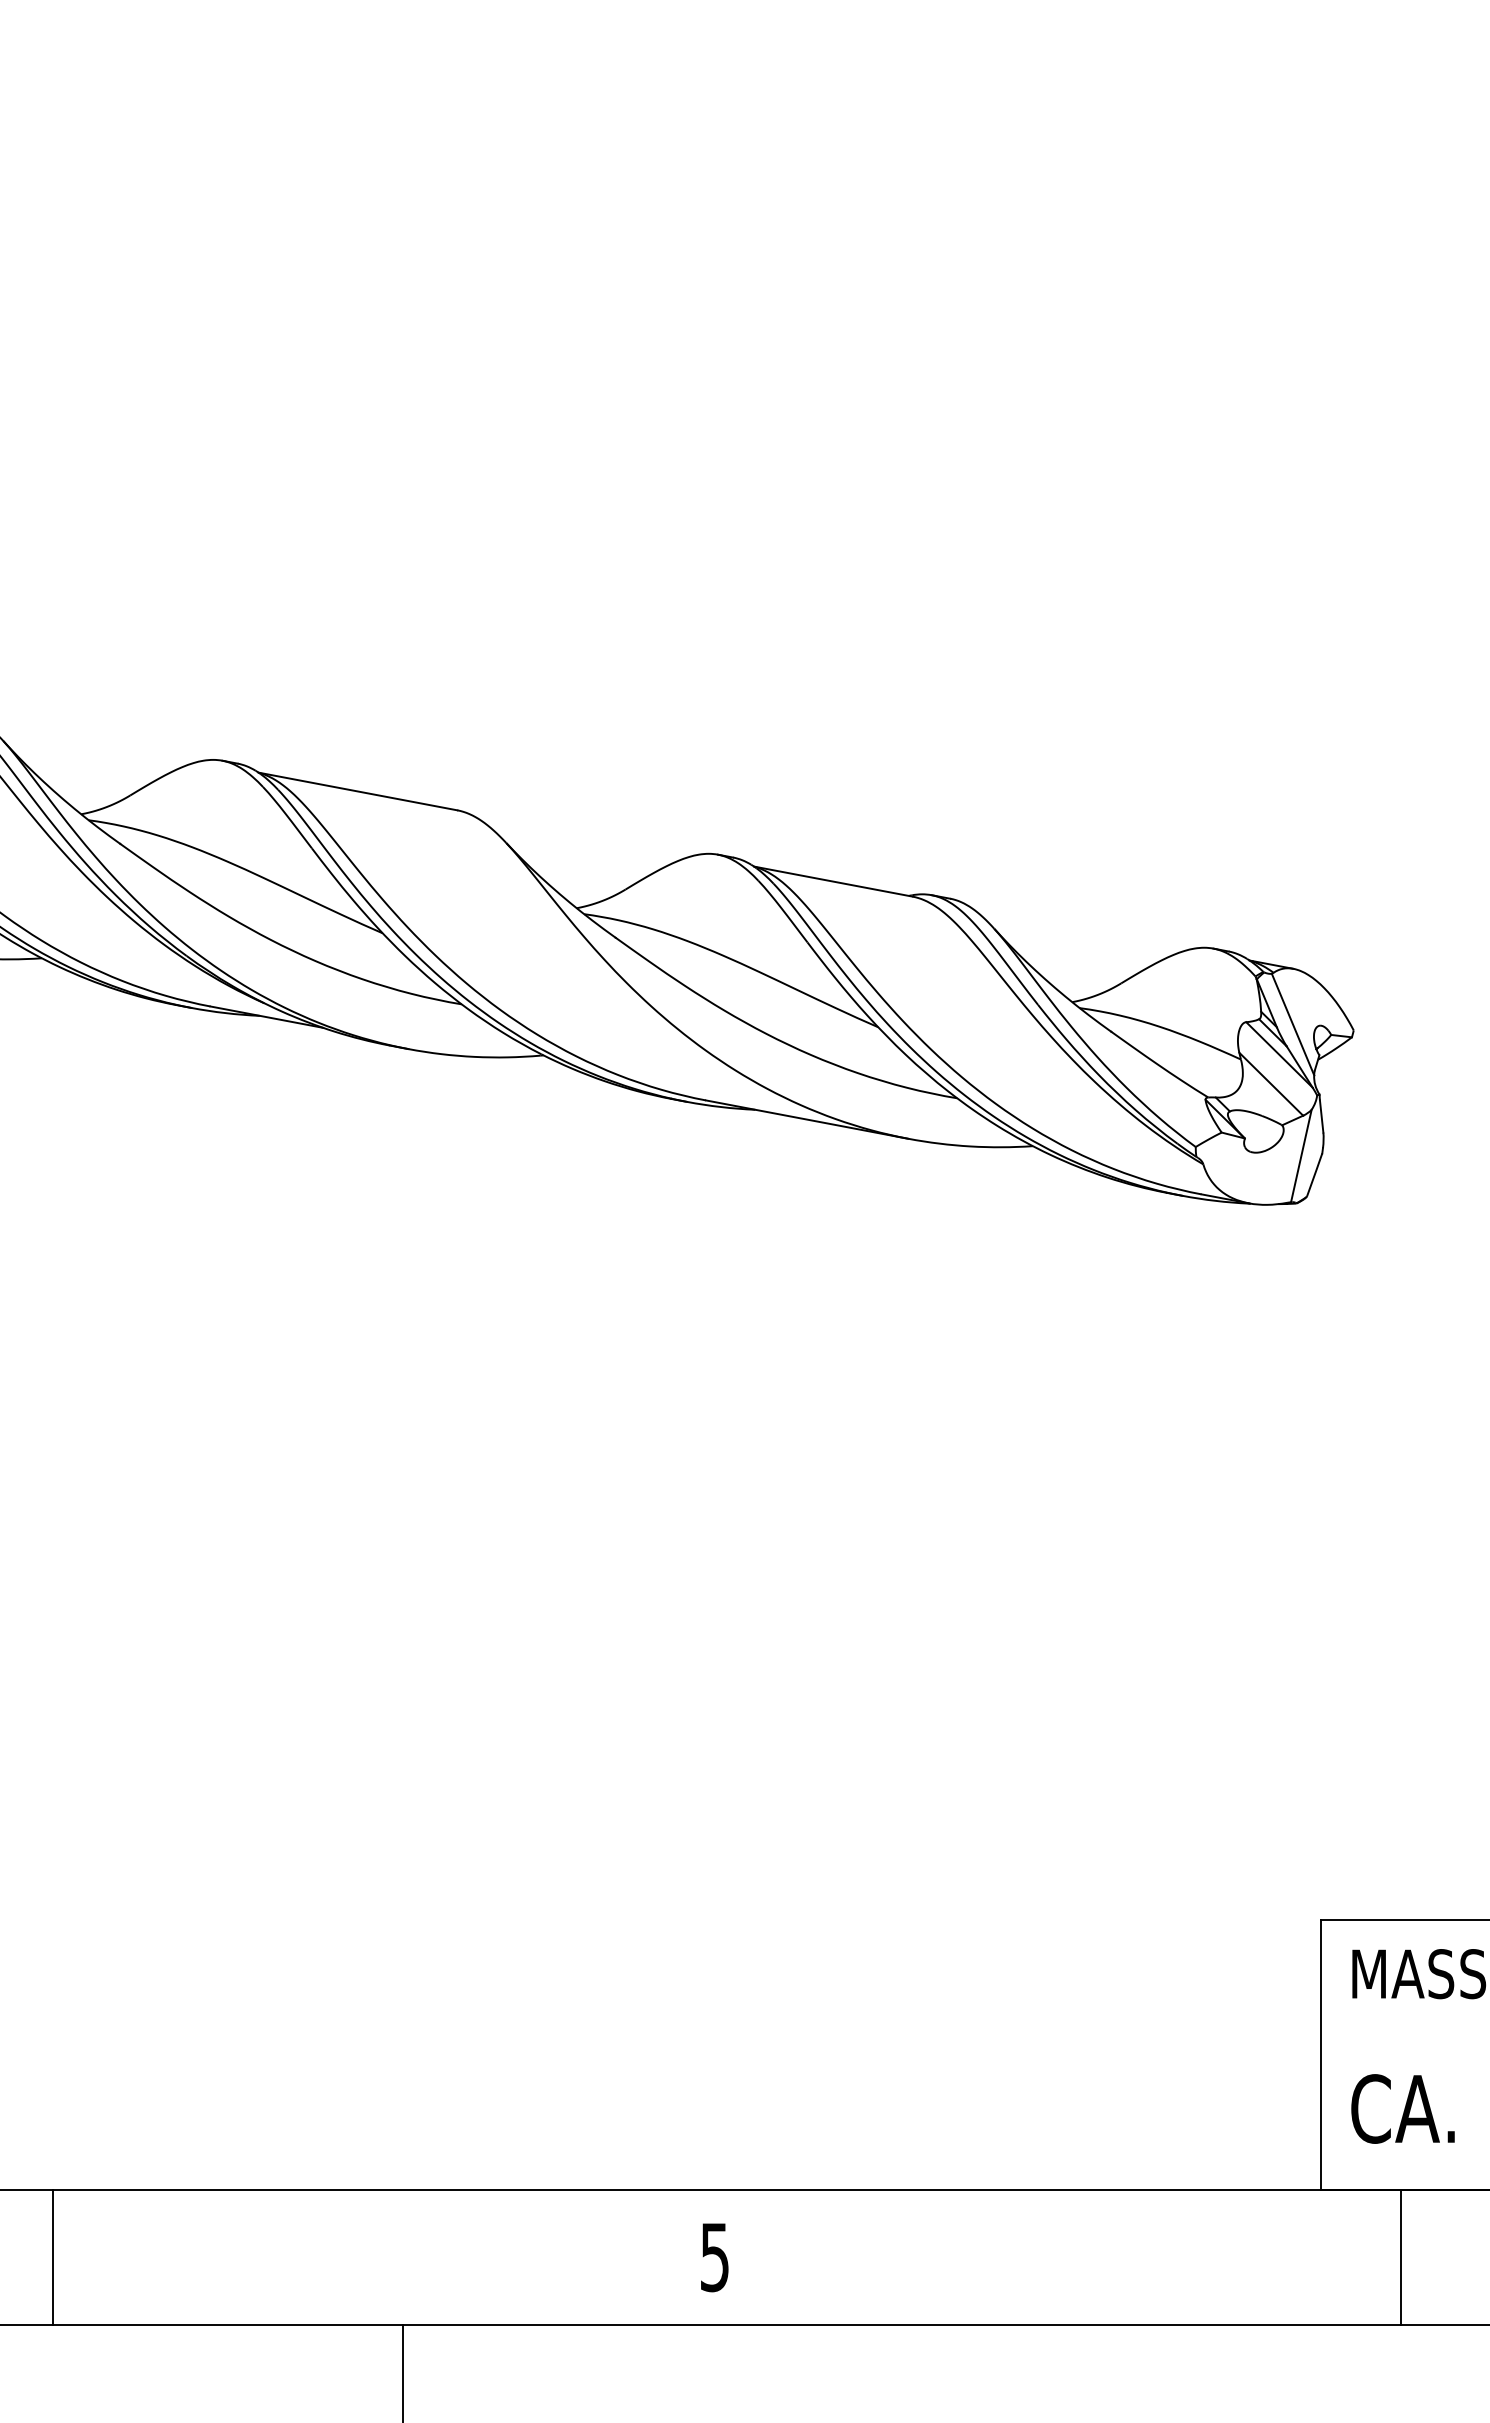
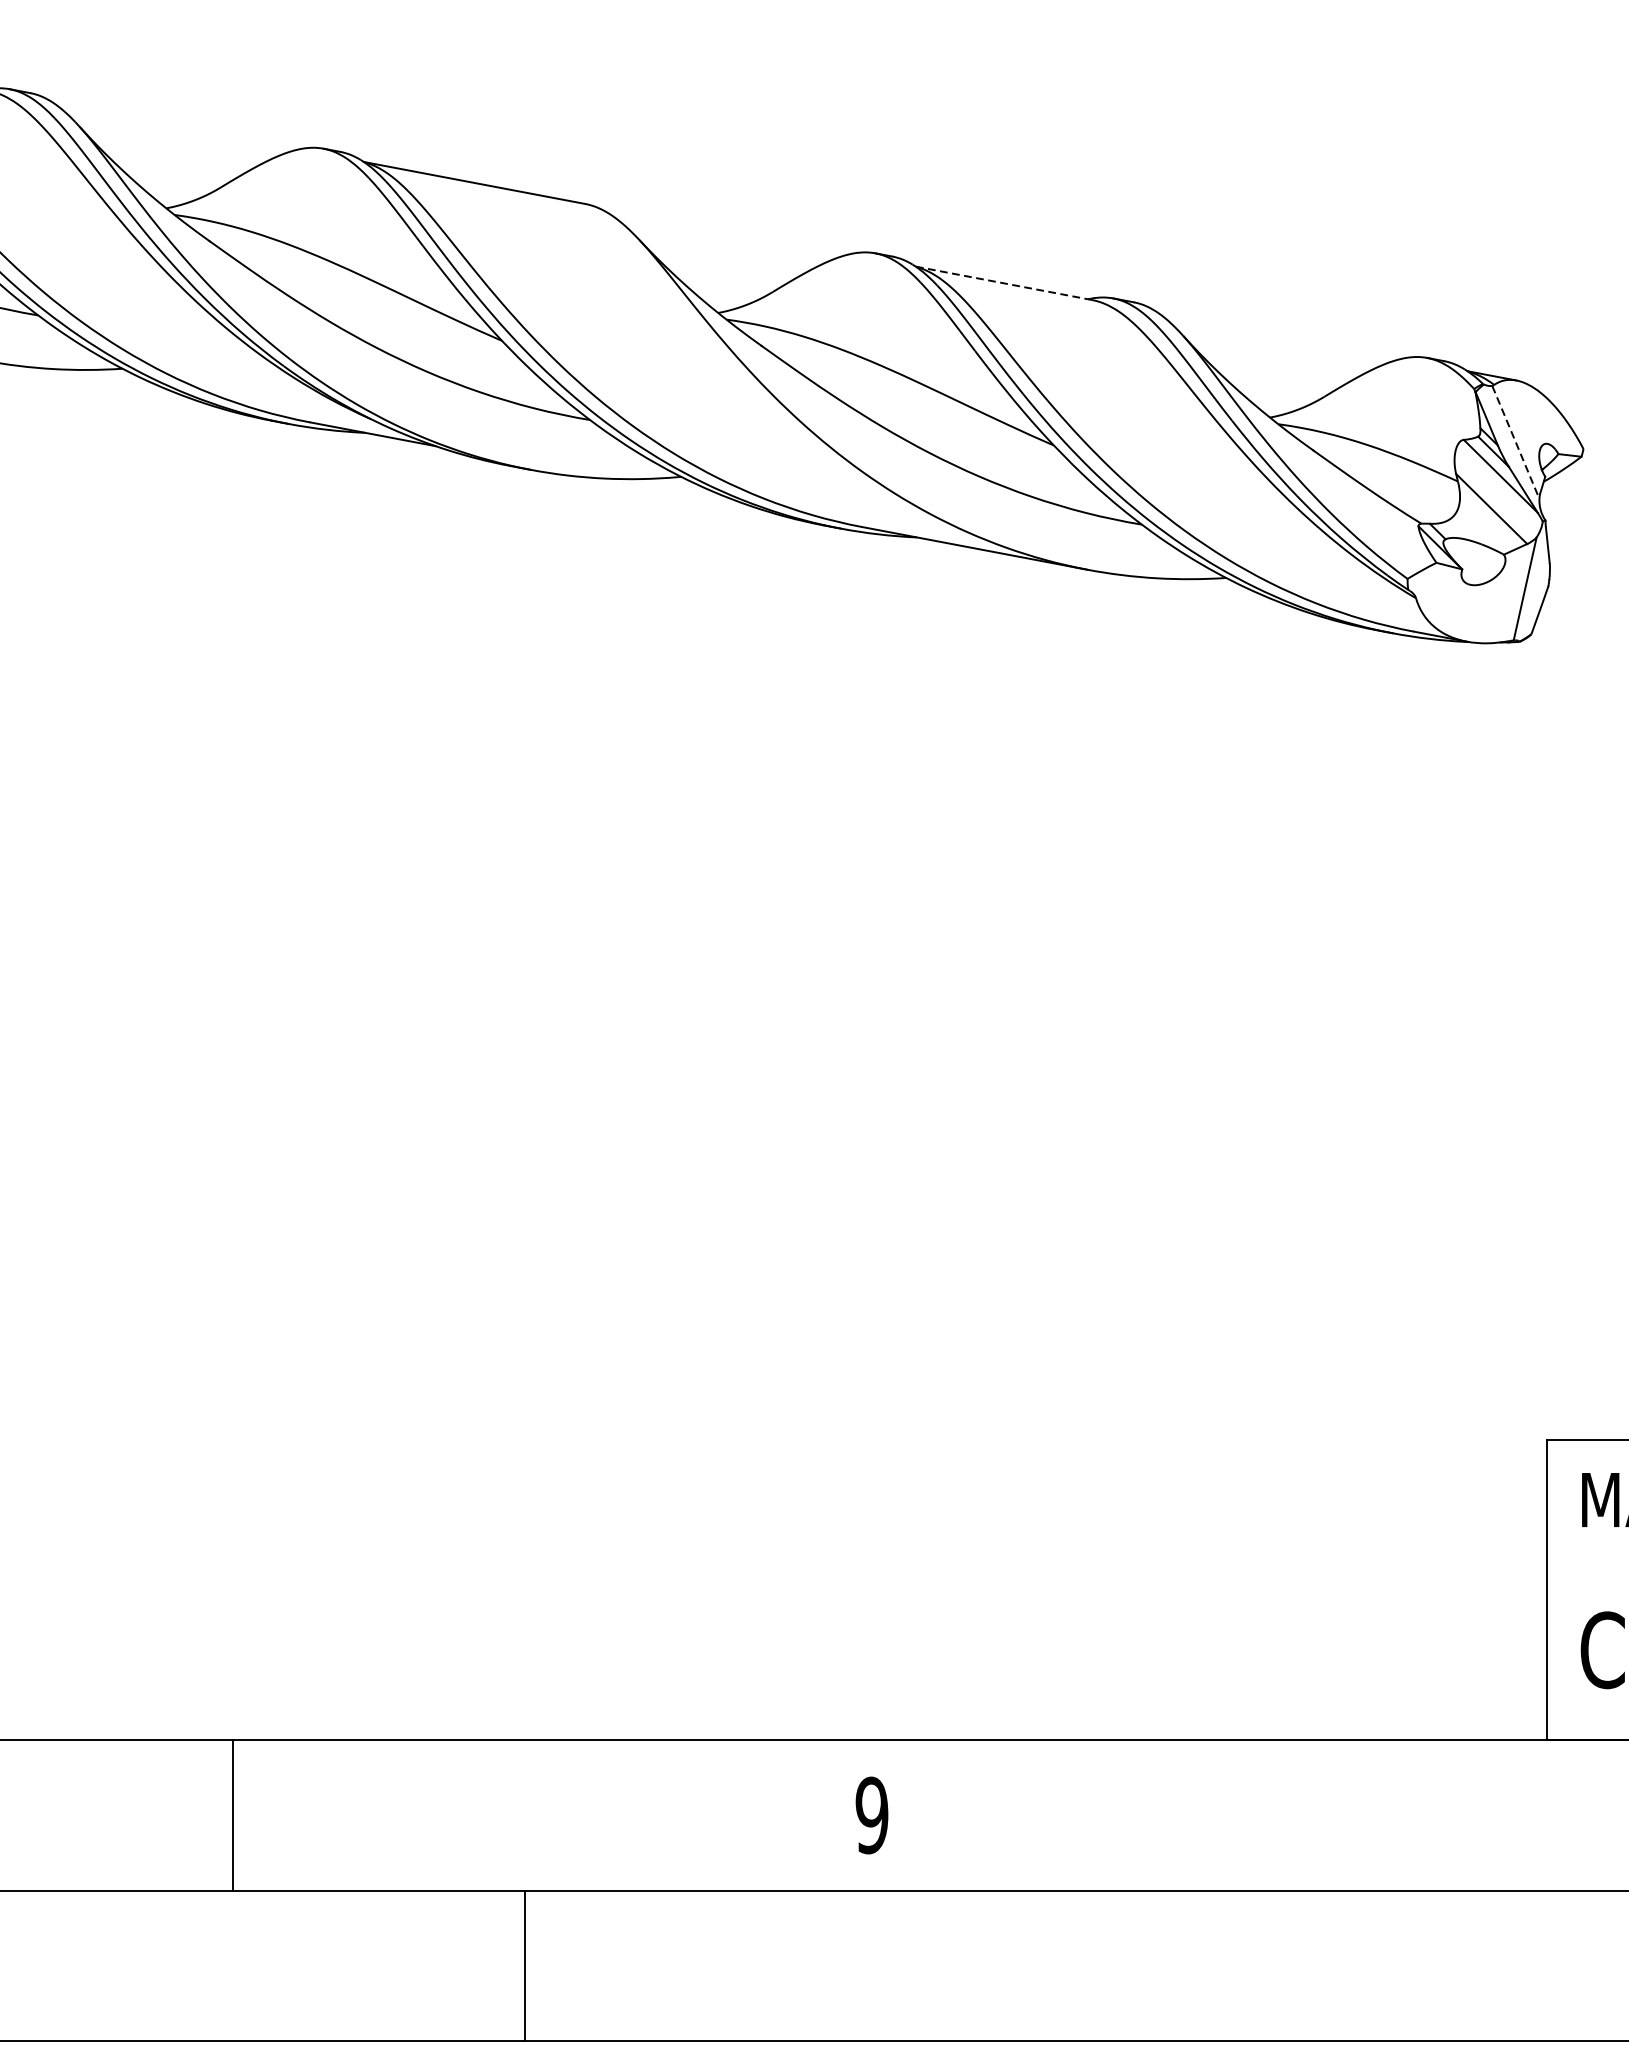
line: (833, 881) -> (1004, 283), solid -> dashed
line: (1293, 1025) -> (1516, 443), solid -> dashed
line: (52, 2256) -> (232, 1814), moved
text: (714, 2257) -> (871, 1815), 5 -> 9

